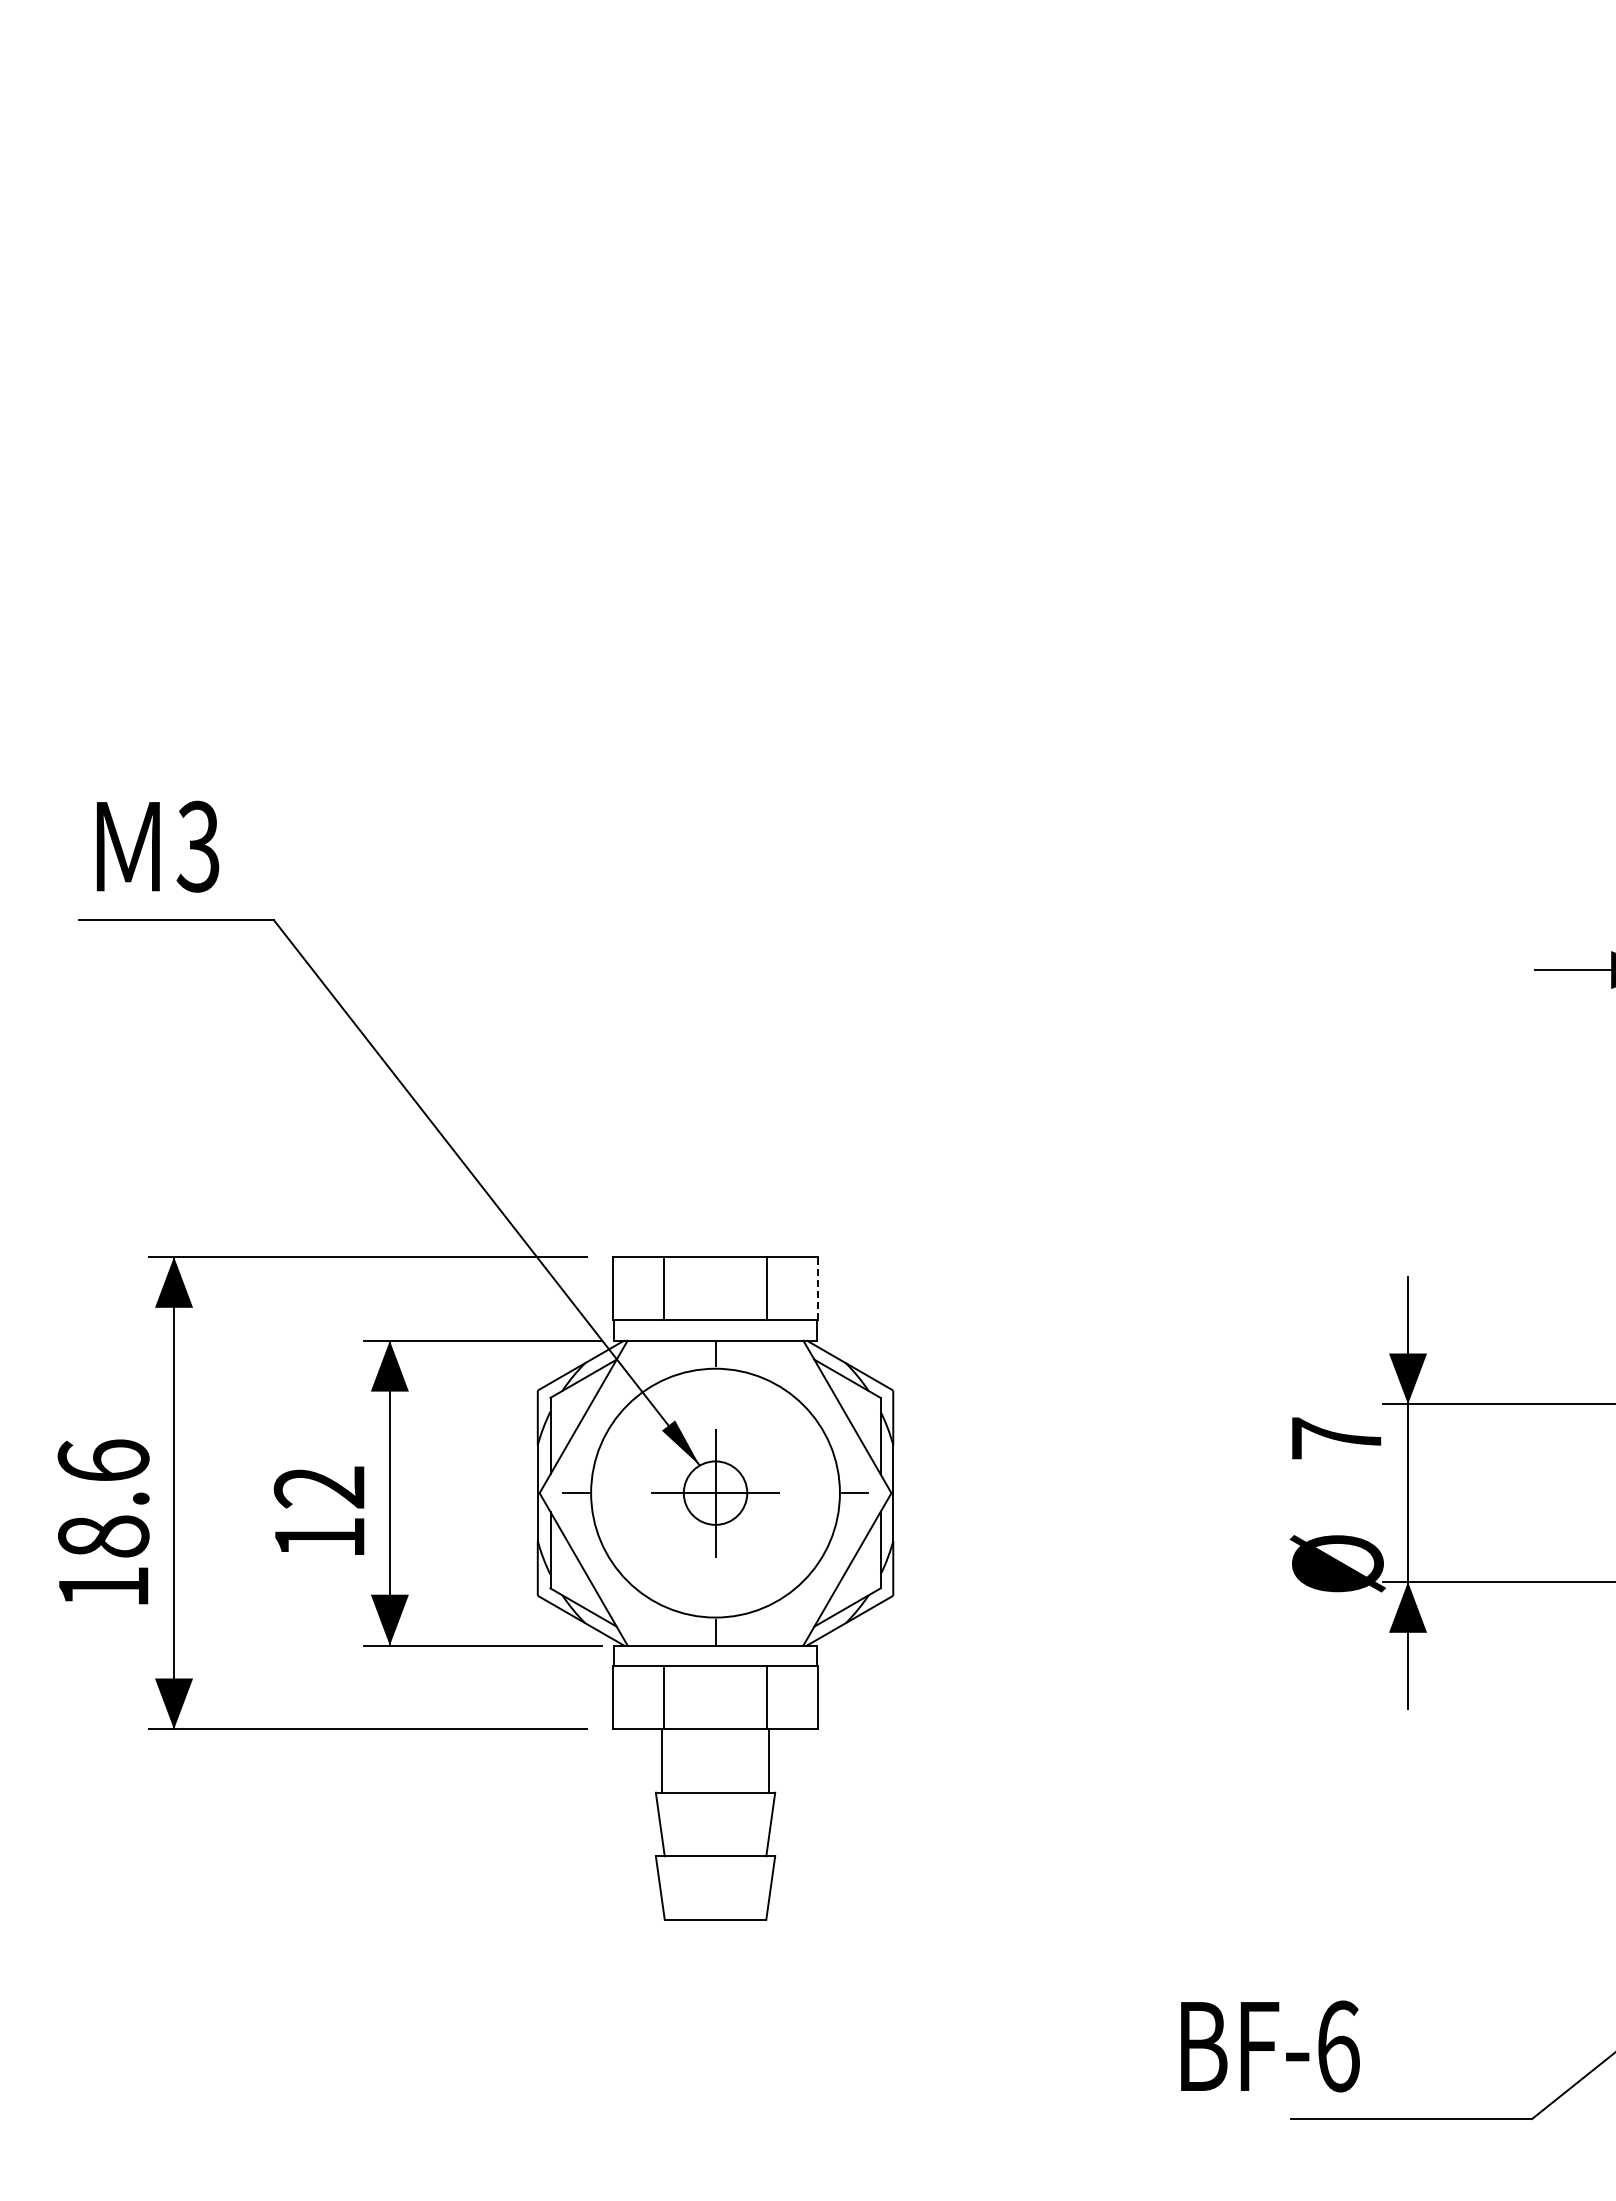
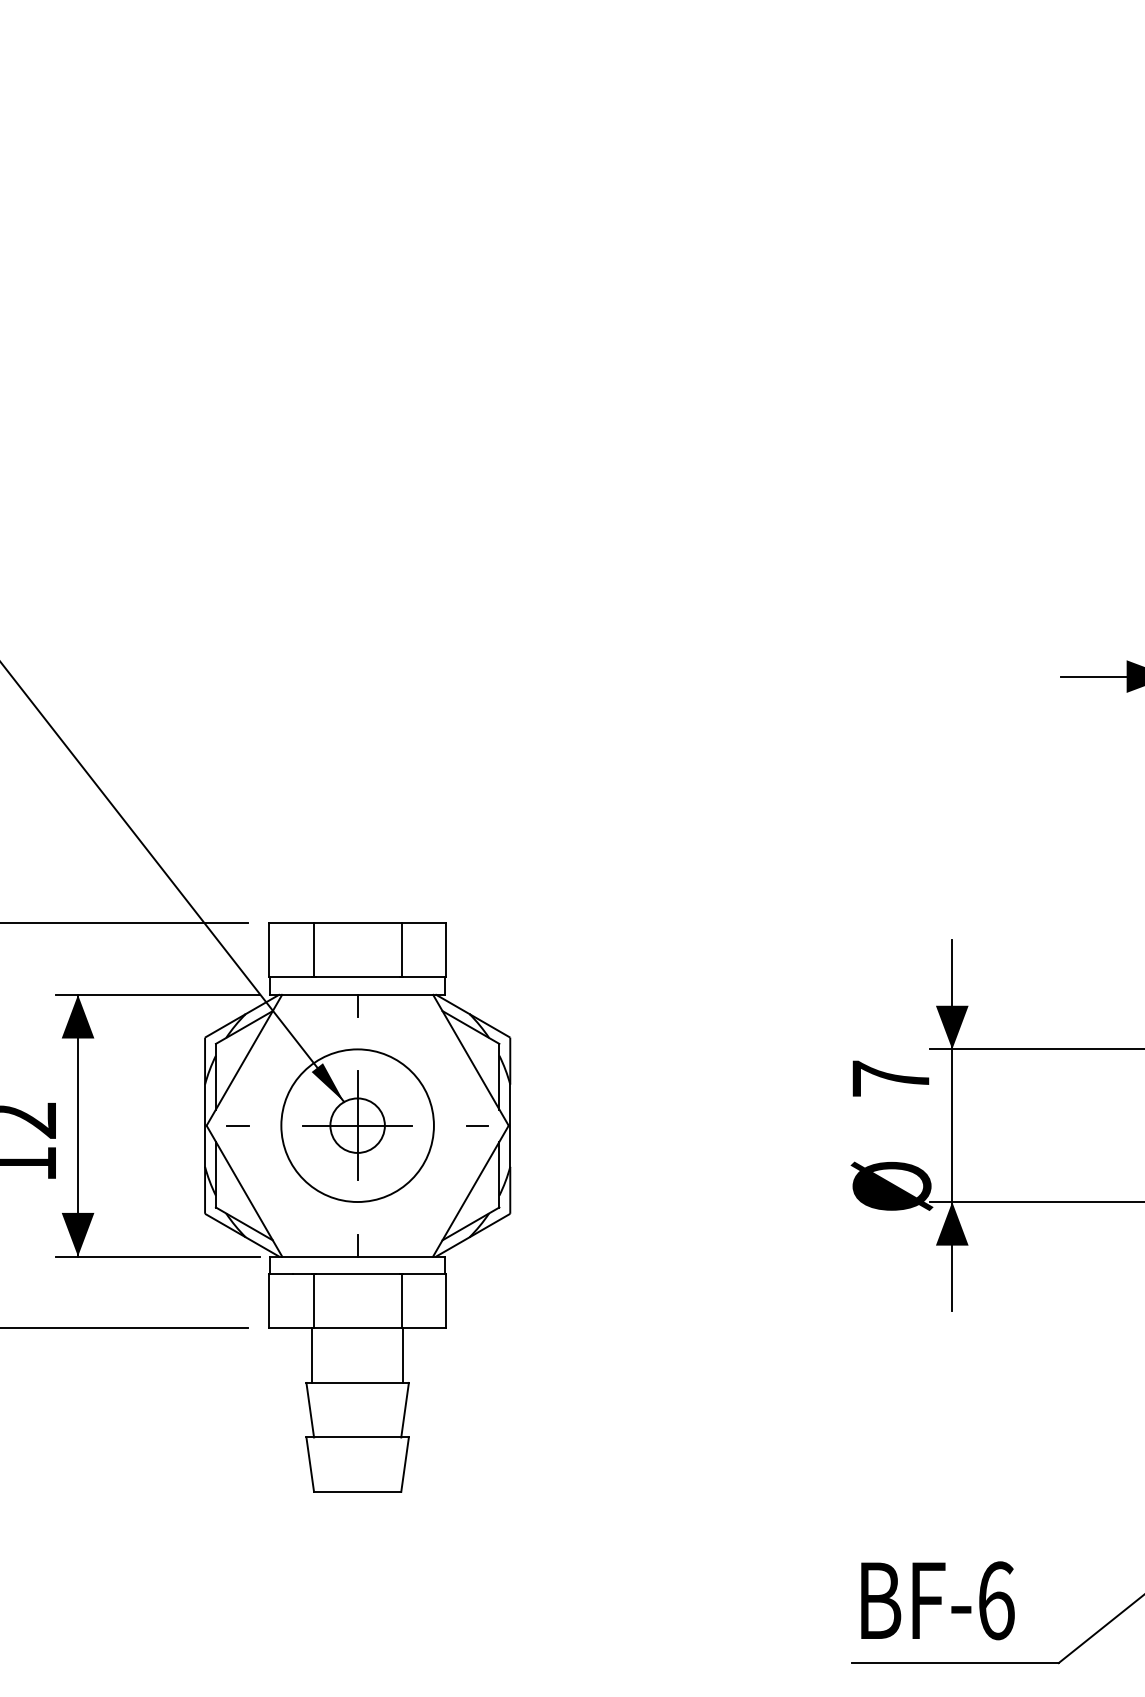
line: (818, 1288) -> (446, 949), dashed -> solid
circle: (715, 1493) -> (357, 1125), size x0.71
text: (1270, 2046) -> (938, 1600), moved

